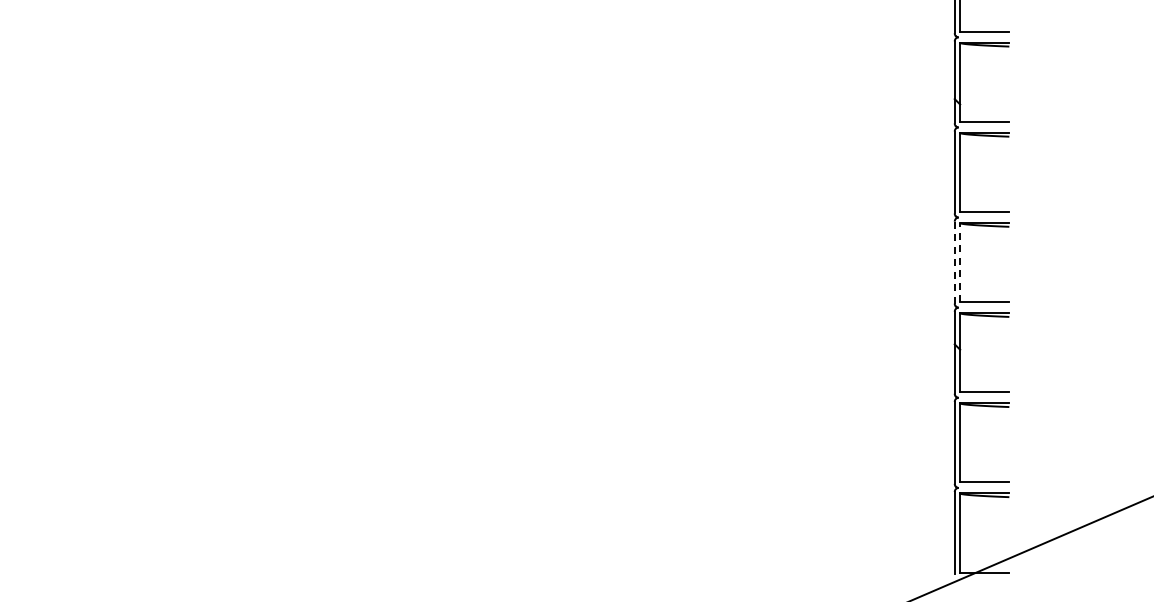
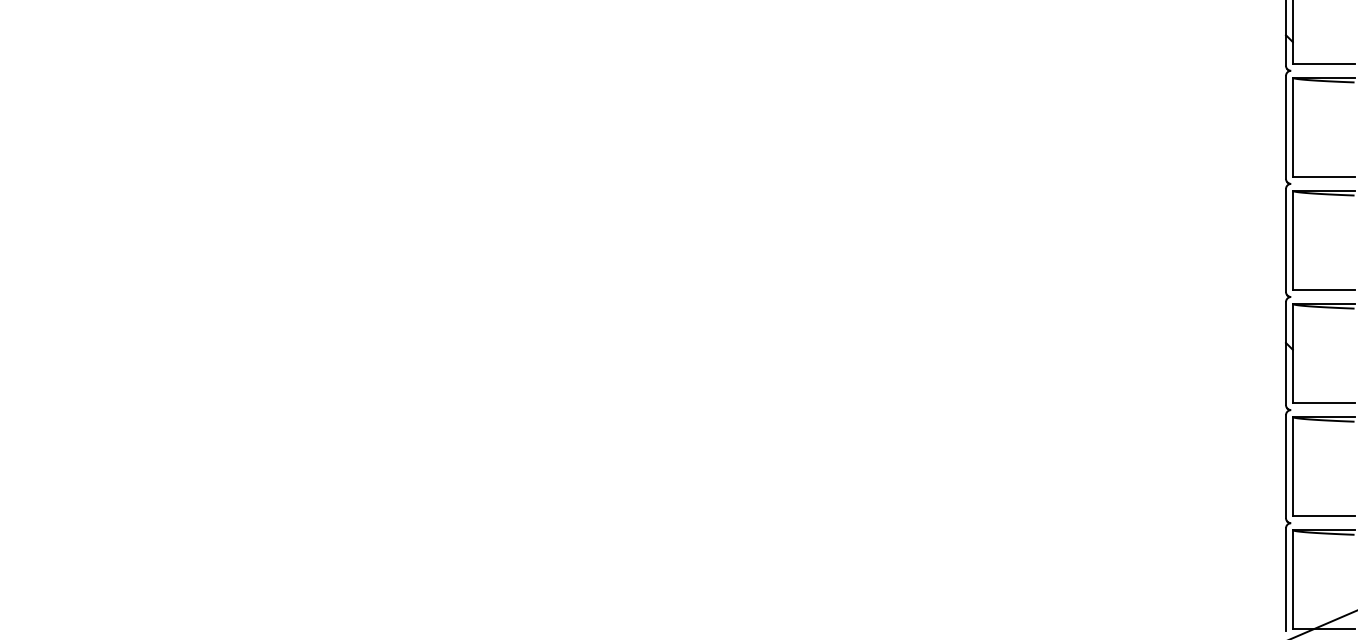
line: (954, 262) -> (1285, 240), dashed -> solid
line: (960, 262) -> (1293, 240), dashed -> solid

